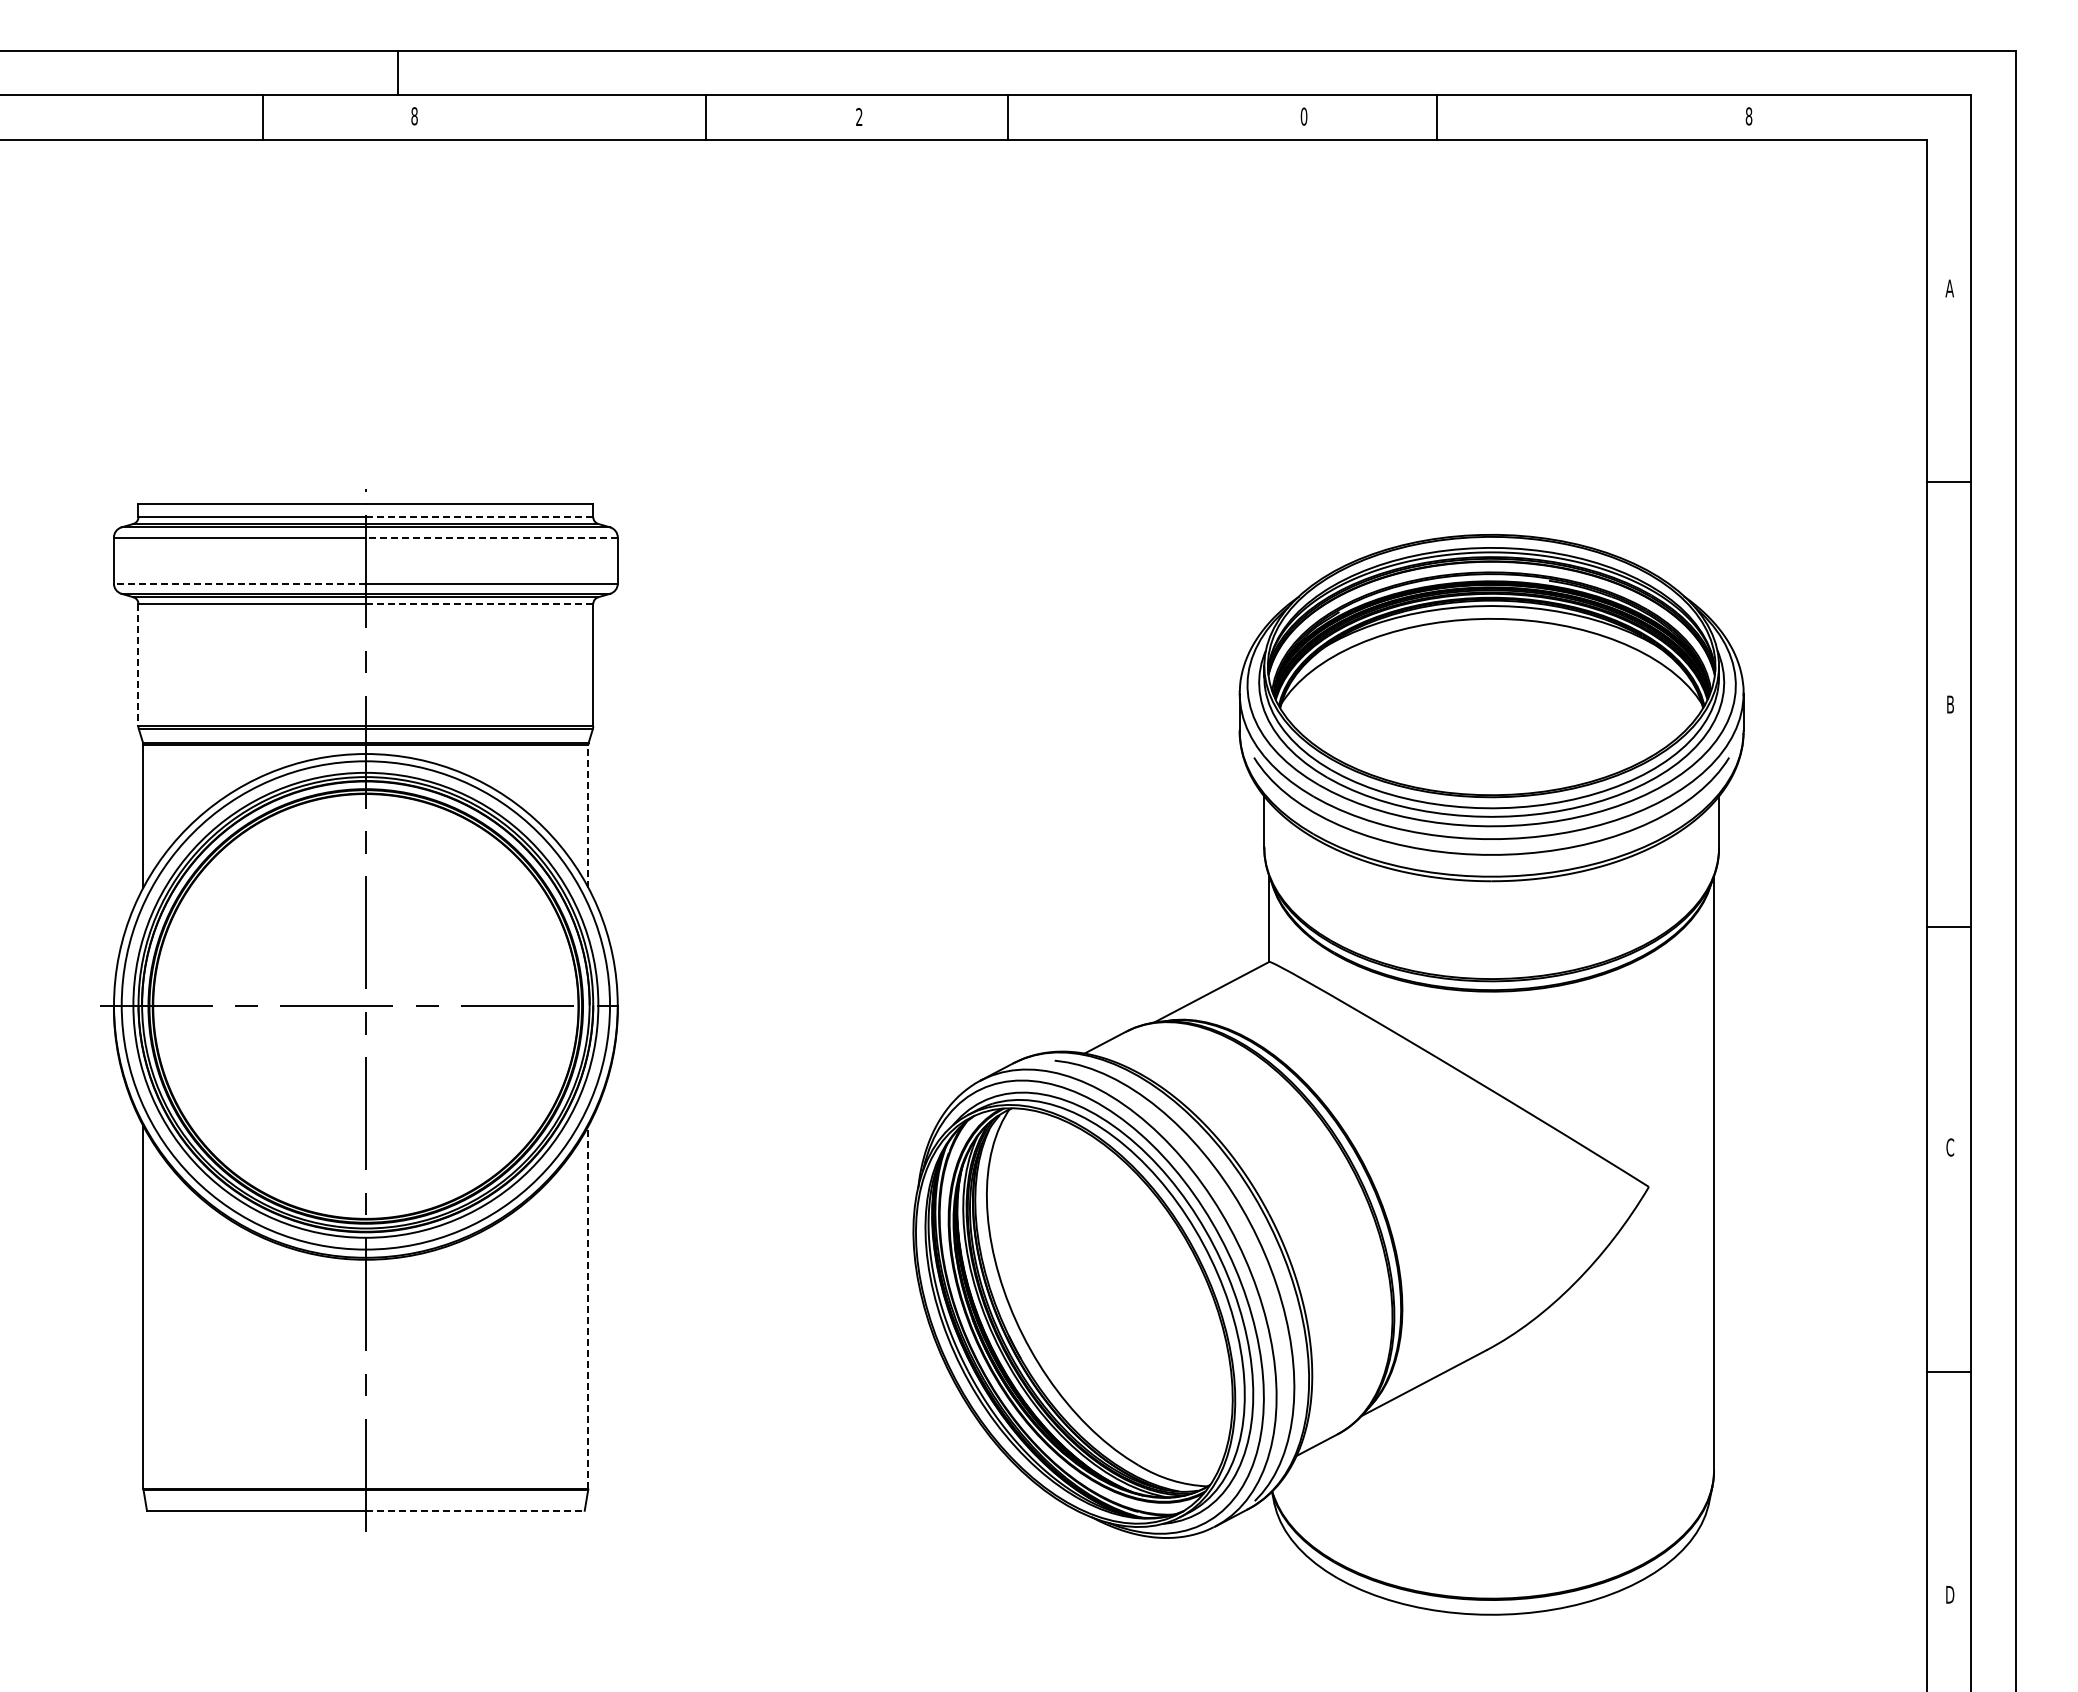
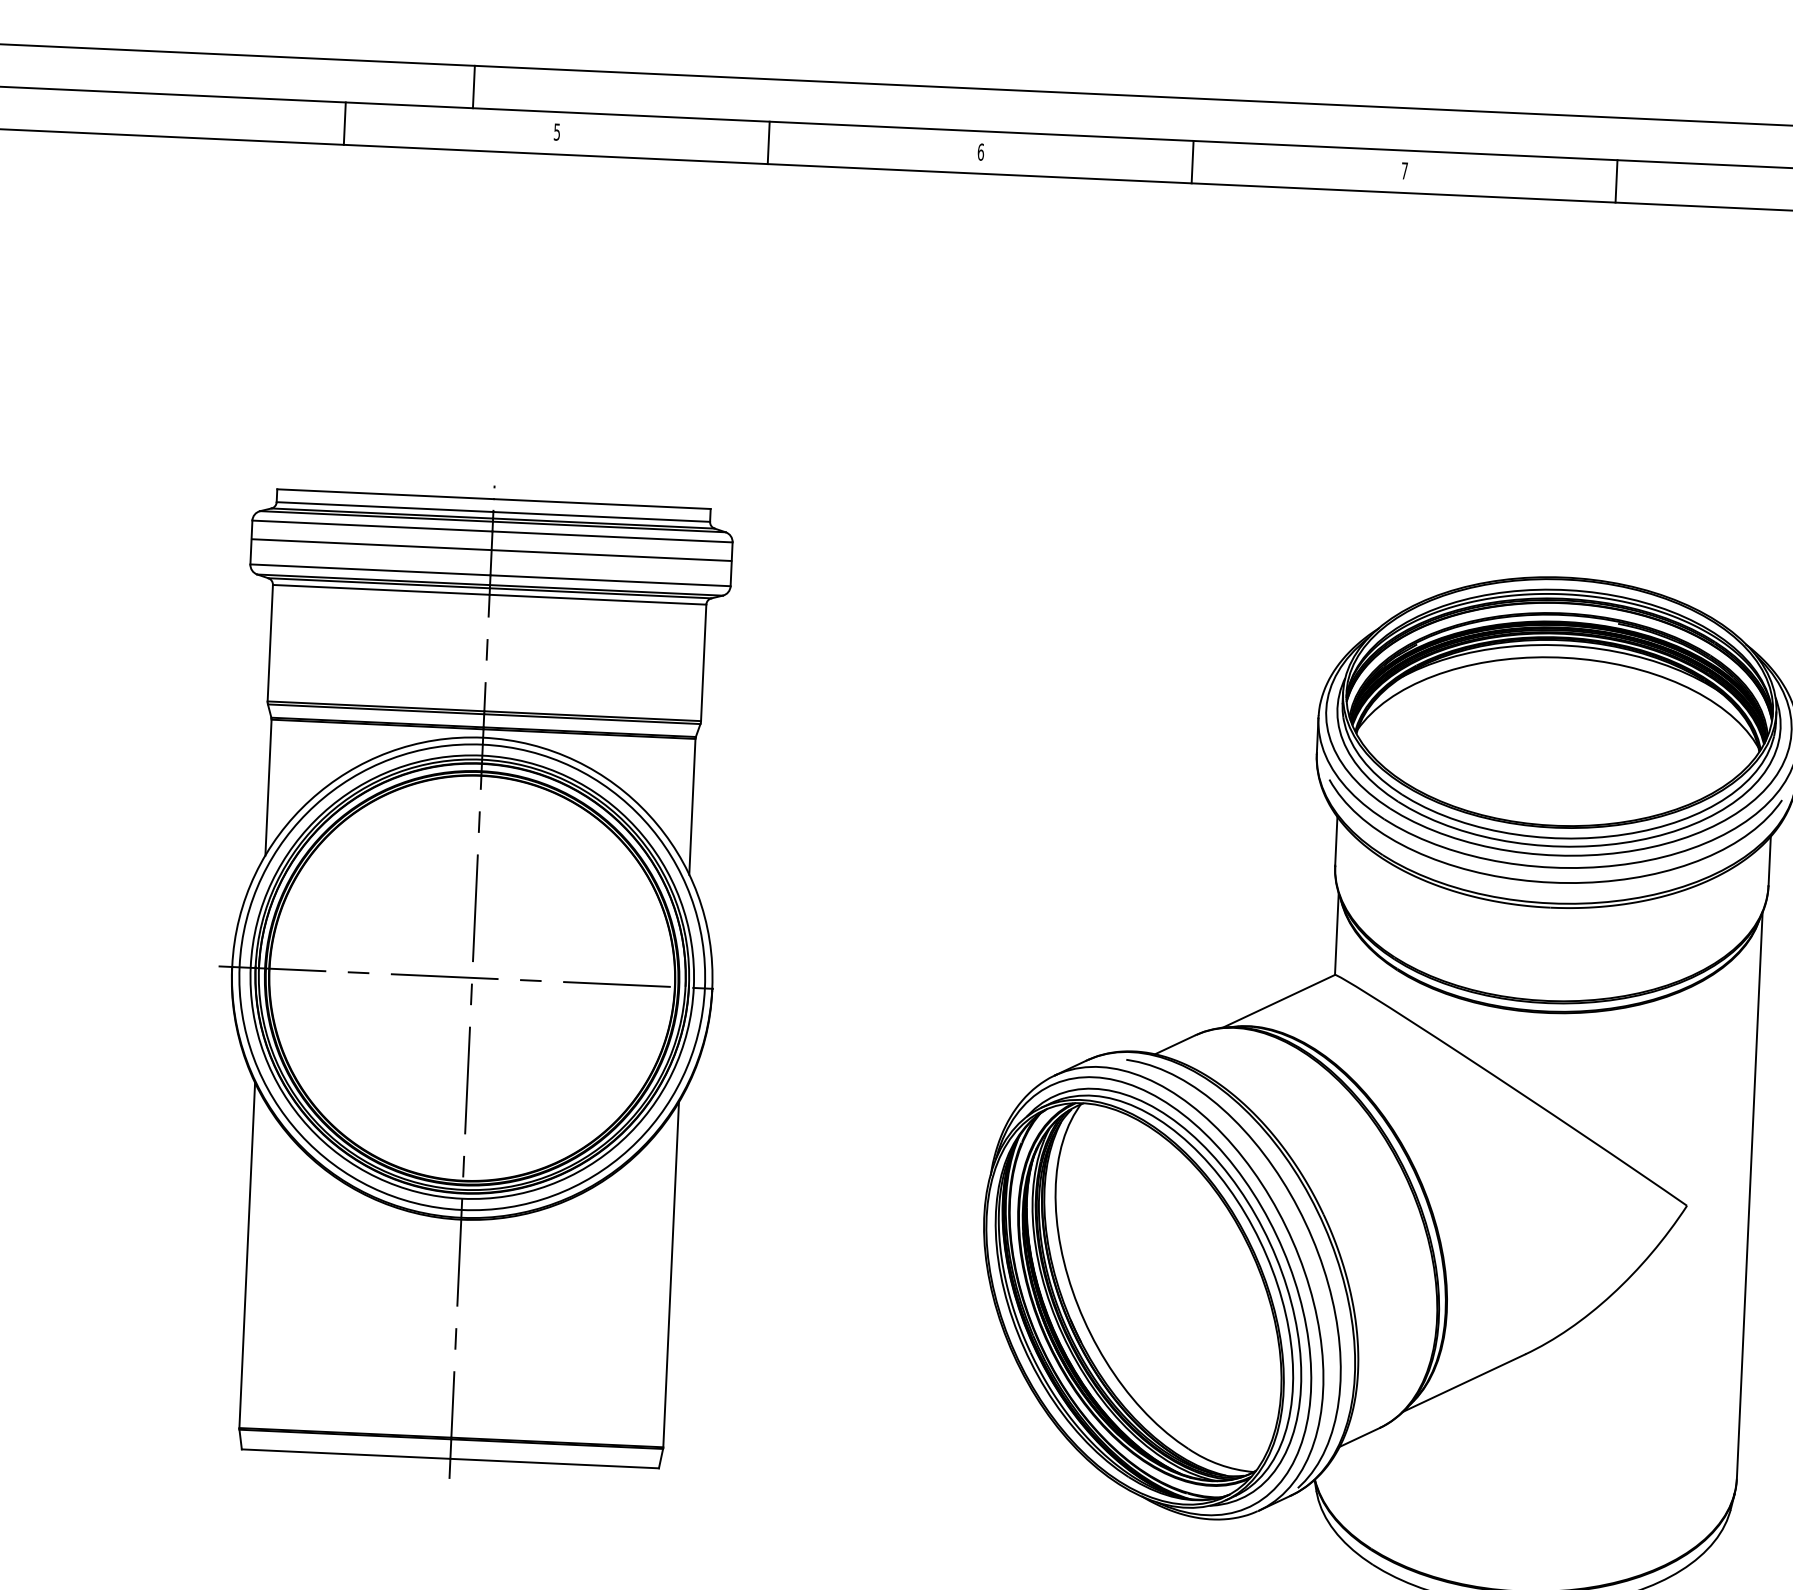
line: (398, 72) -> (474, 86), moved
text: (414, 116) -> (557, 132), 8 -> 5
text: (1303, 116) -> (1404, 170), 0 -> 7
line: (262, 117) -> (344, 123), moved
line: (705, 117) -> (768, 142), moved
text: (859, 117) -> (981, 152), 2 -> 6
line: (1007, 117) -> (1192, 162), moved
line: (1437, 117) -> (1616, 181), moved
line: (479, 517) -> (601, 517), dashed -> solid
line: (491, 537) -> (612, 536), dashed -> solid
line: (365, 557) -> (491, 550), added
line: (239, 583) -> (370, 569), dashed -> solid
line: (479, 604) -> (597, 600), dashed -> solid
line: (138, 665) -> (270, 643), dashed -> solid
line: (588, 816) -> (692, 806), dashed -> solid
line: (588, 1306) -> (671, 1273), dashed -> solid
line: (475, 1510) -> (554, 1463), dashed -> solid

